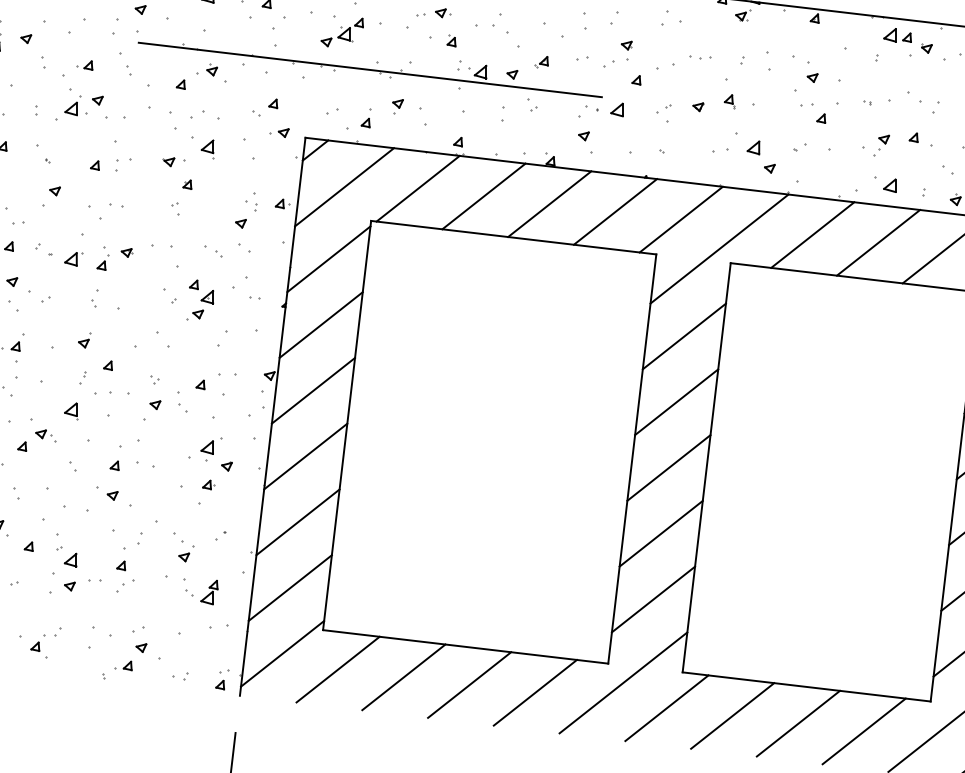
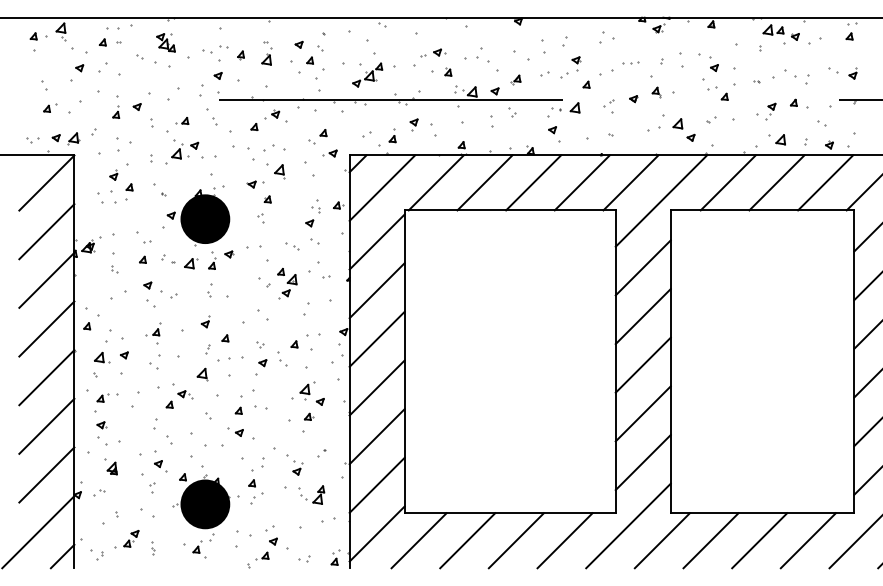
fill: (100, 201) -> (205, 219), added
fill: (55, 586) -> (205, 504), added

